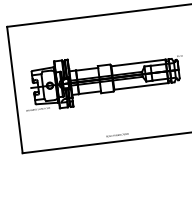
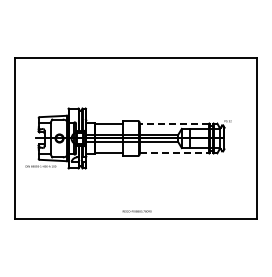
line: (138, 63) -> (174, 123), solid -> dashed
line: (141, 86) -> (174, 153), solid -> dashed

